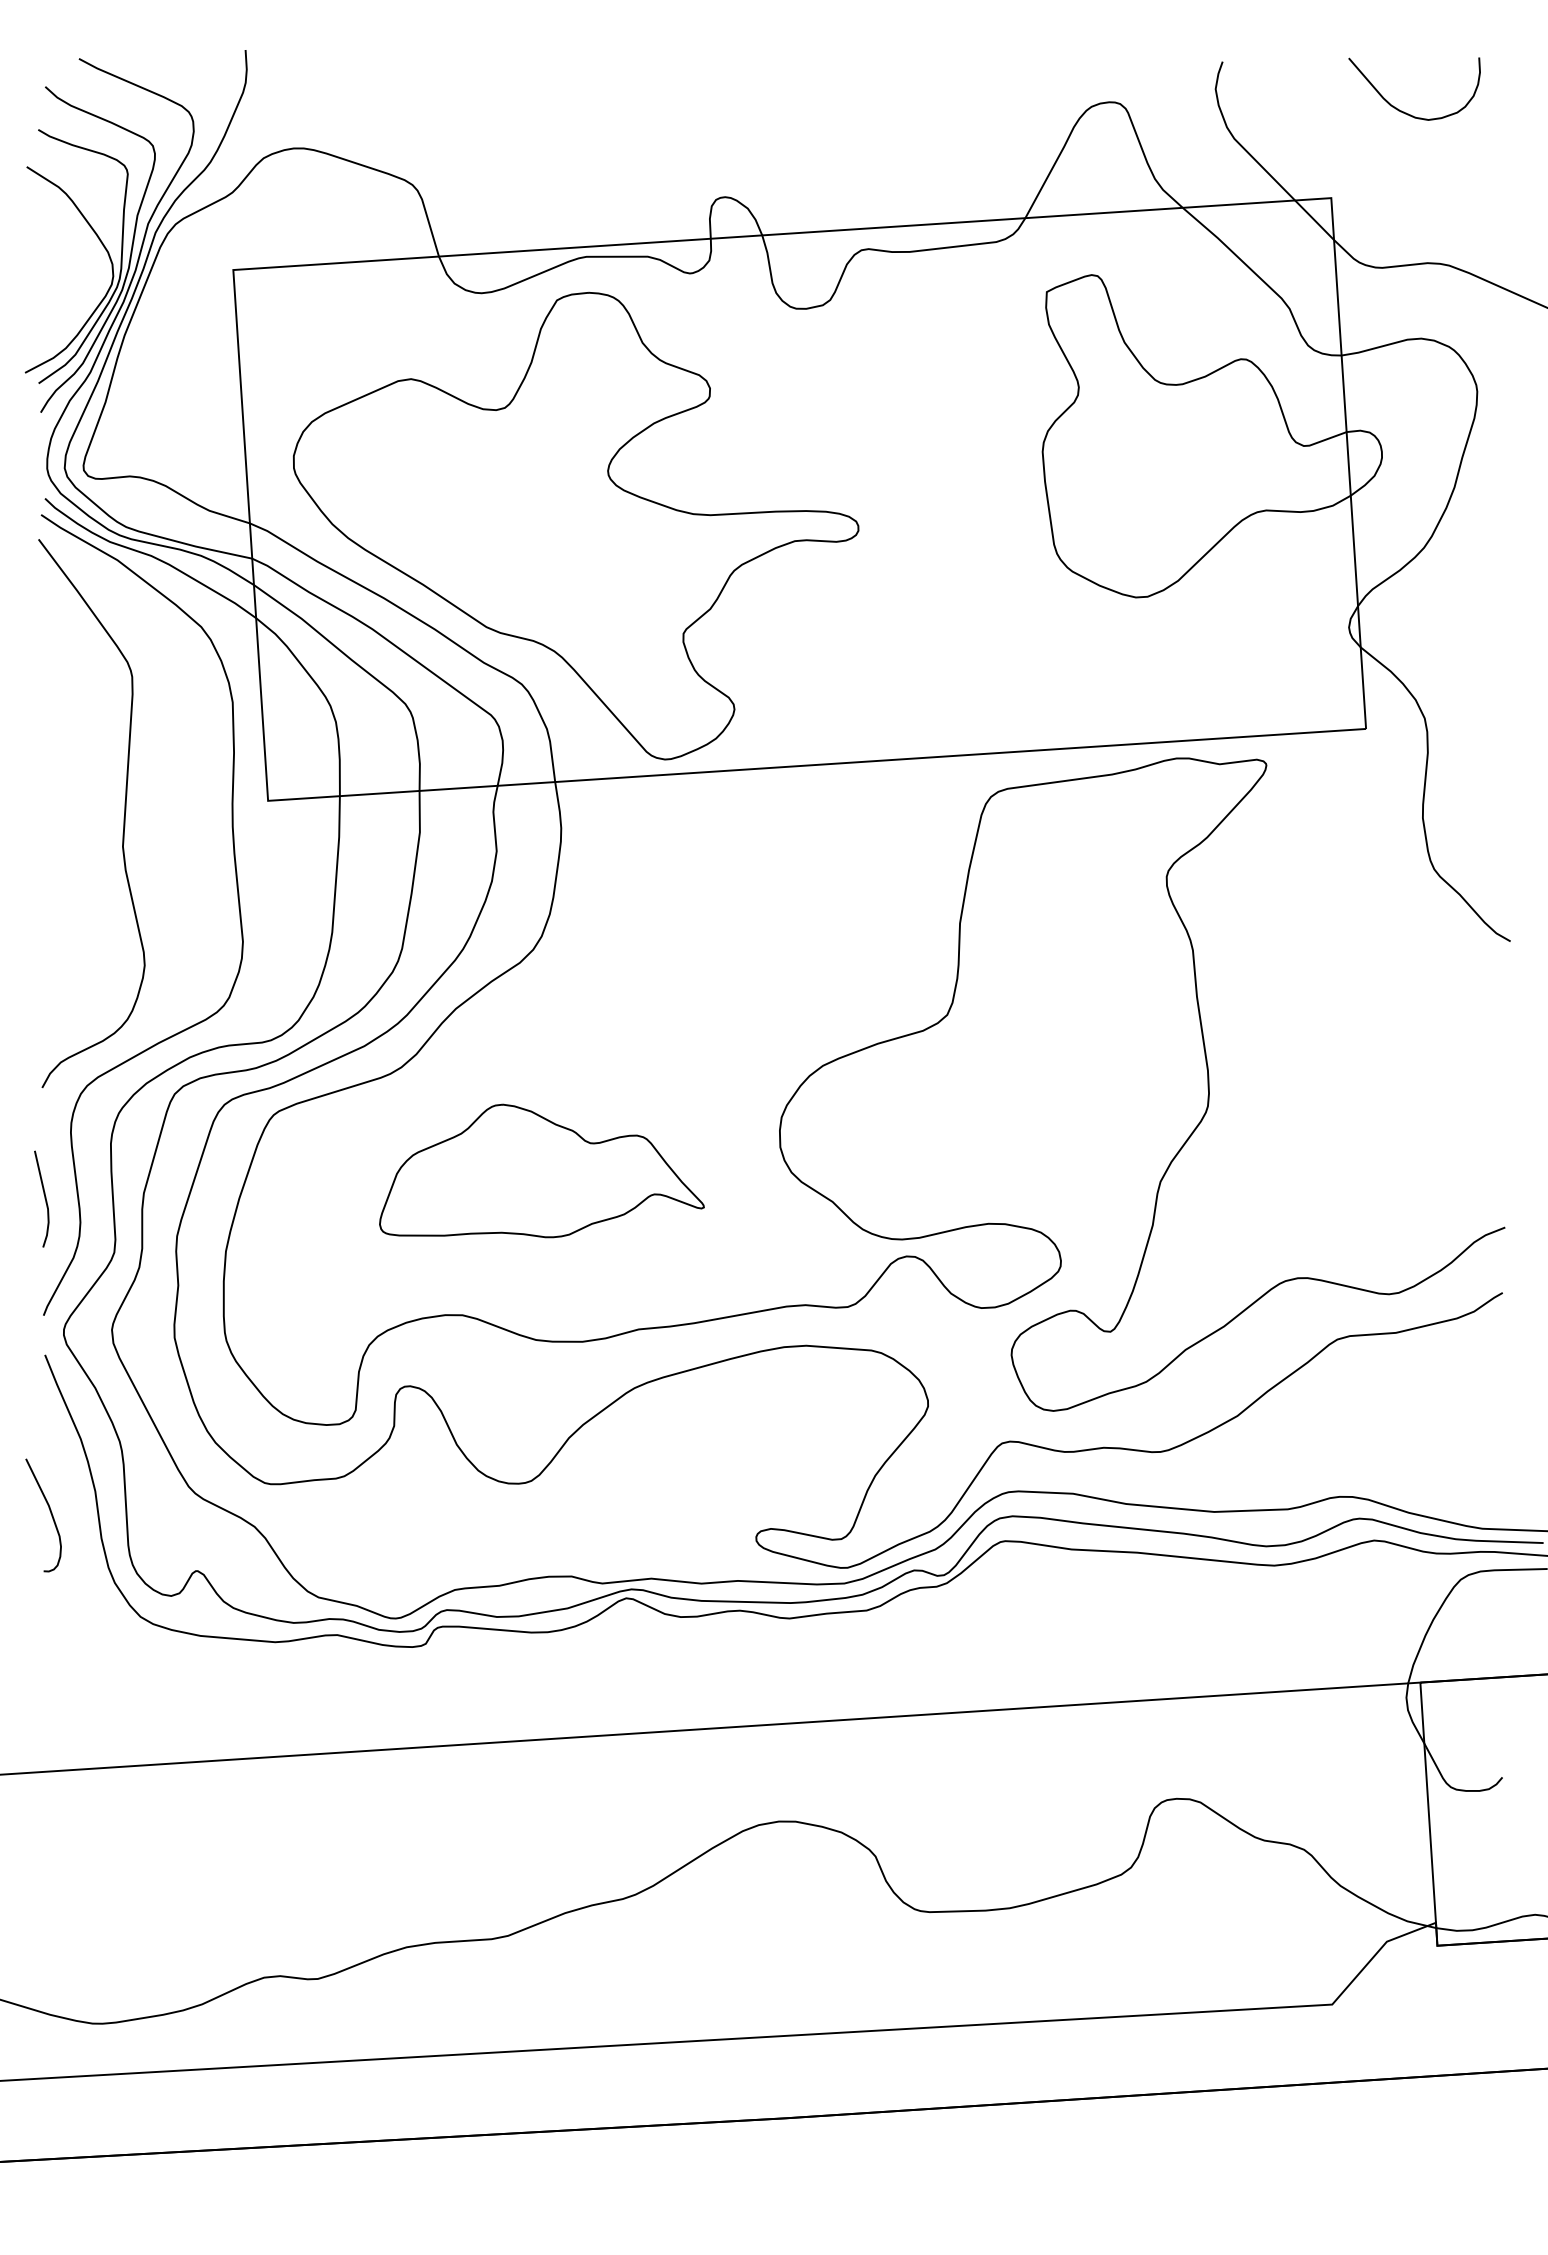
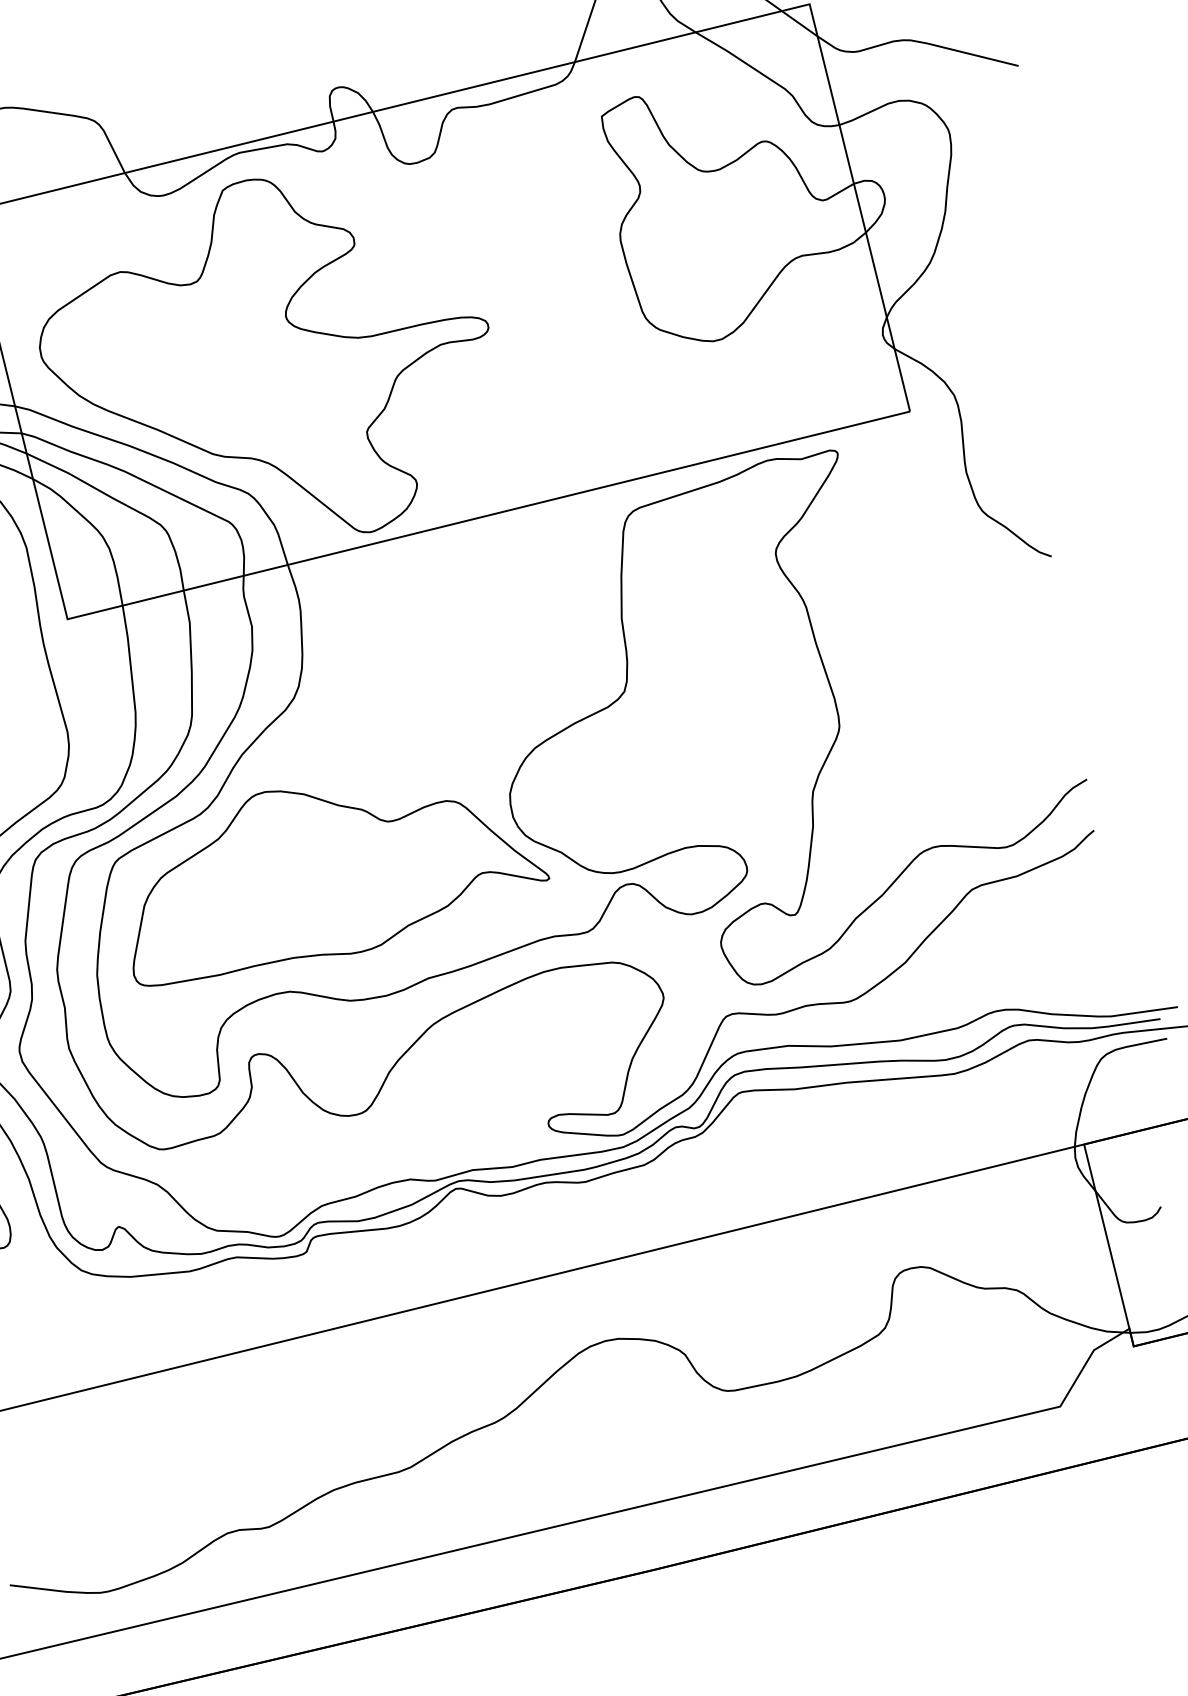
part: (541, 1170) -> (330, 868), size x1.67

